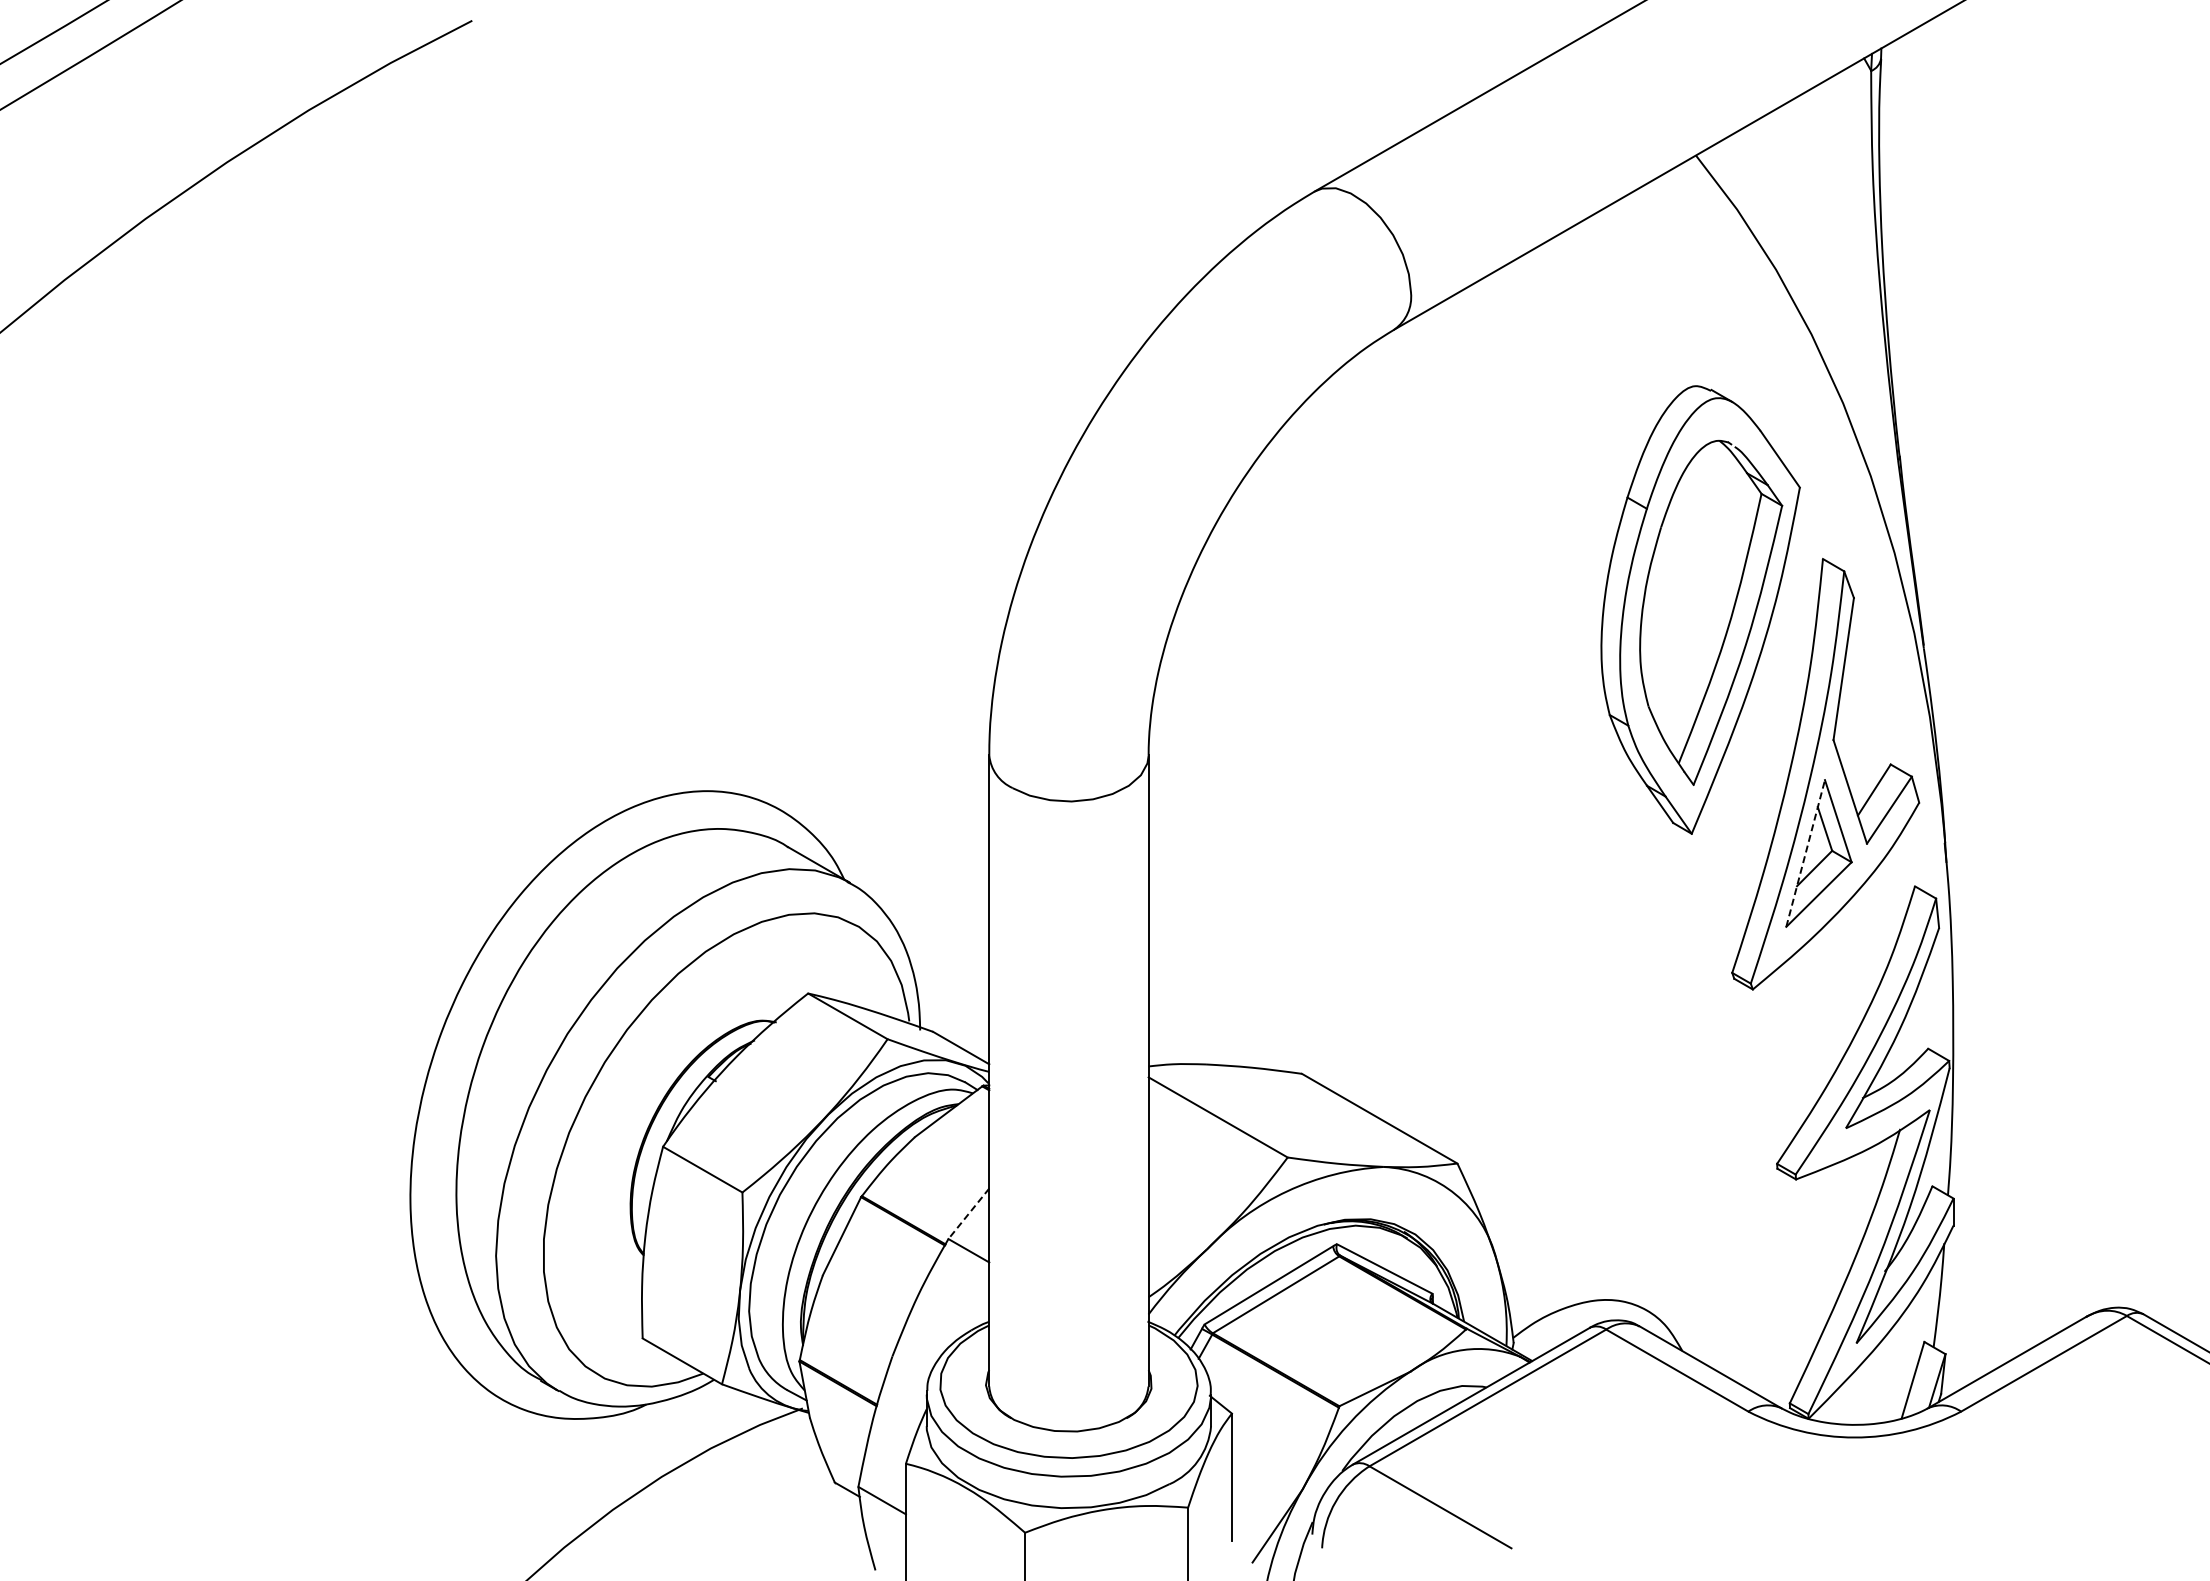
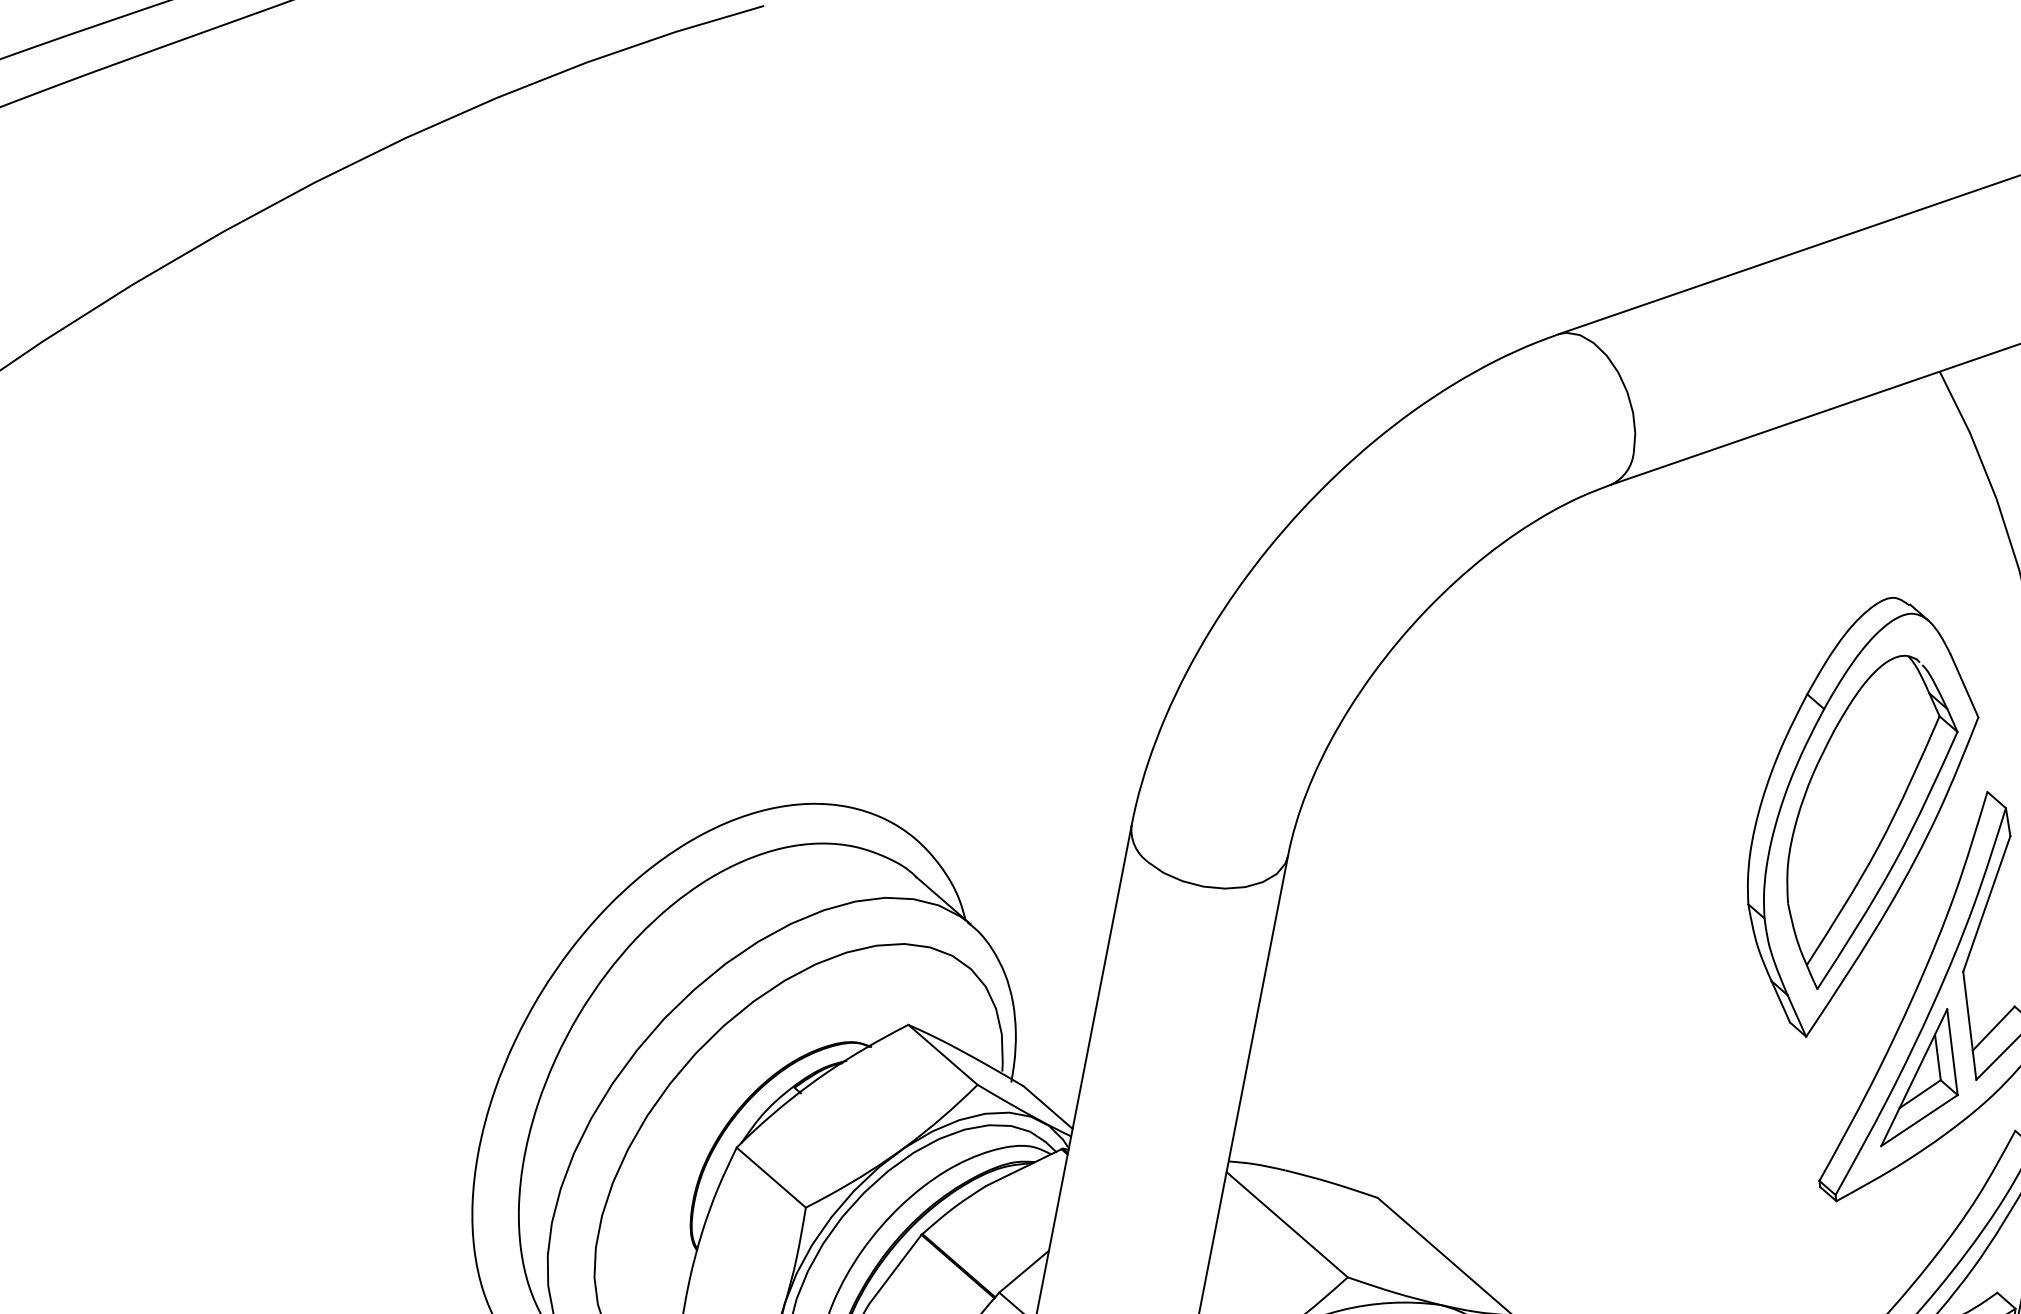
line: (1805, 853) -> (1914, 1077), dashed -> solid
line: (968, 1214) -> (1023, 1272), dashed -> solid

